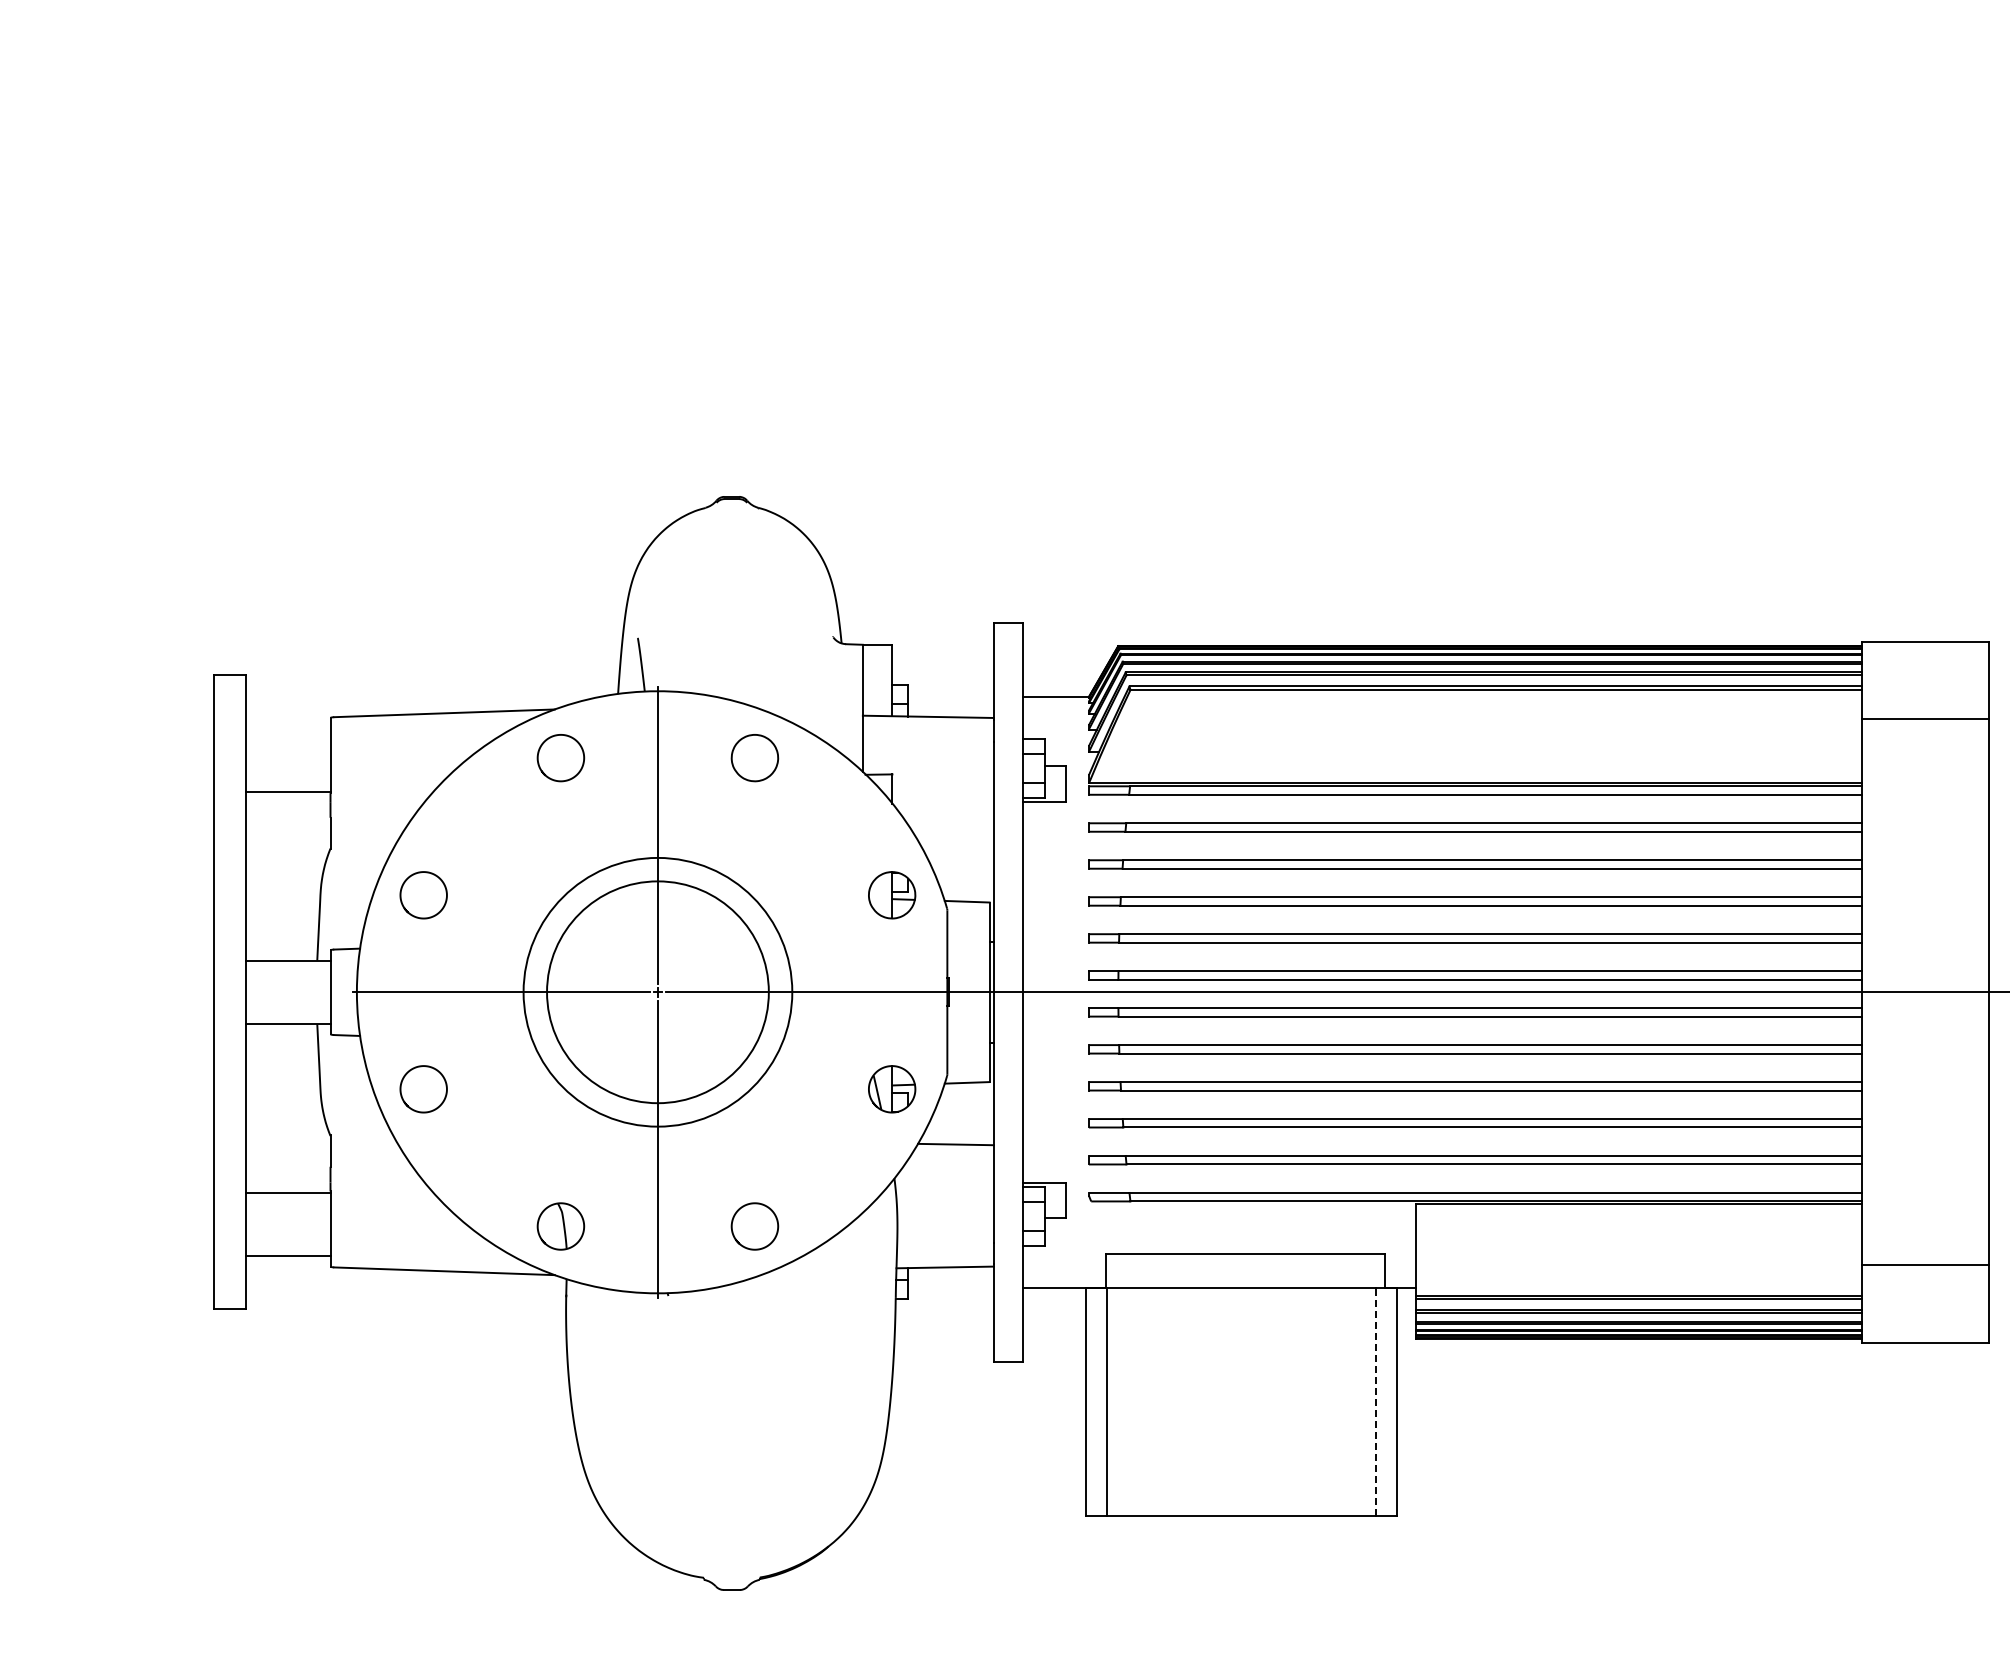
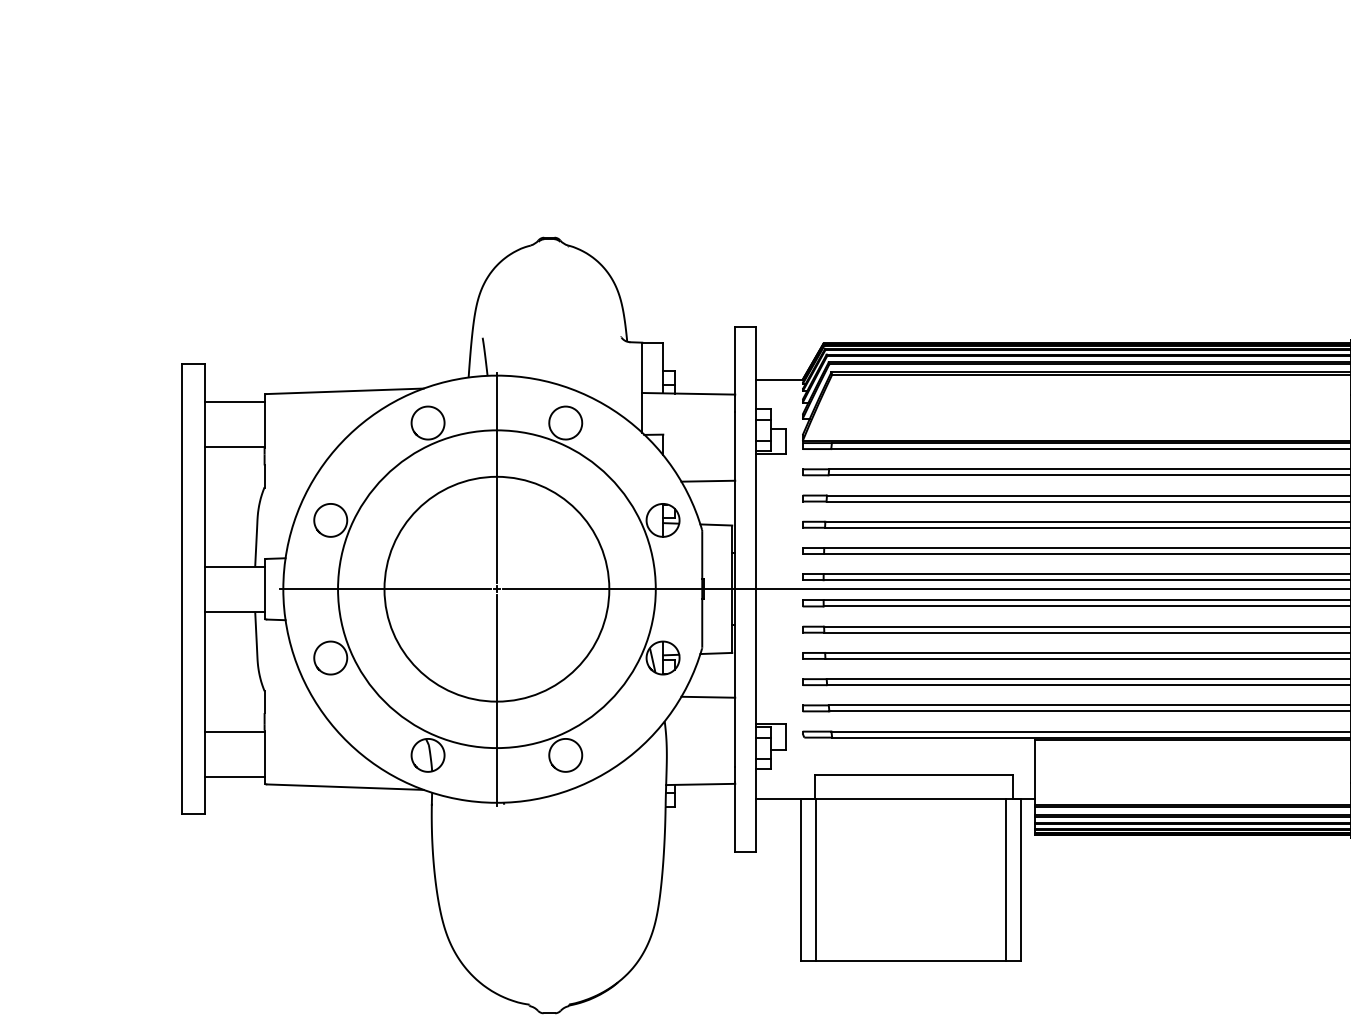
line: (288, 728) -> (234, 402), added
line: (955, 839) -> (708, 480), added
circle: (657, 991) -> (496, 588), size x1.43
circle: (657, 992) -> (496, 589), size x1.67
line: (1375, 1401) -> (1006, 879), dashed -> solid

